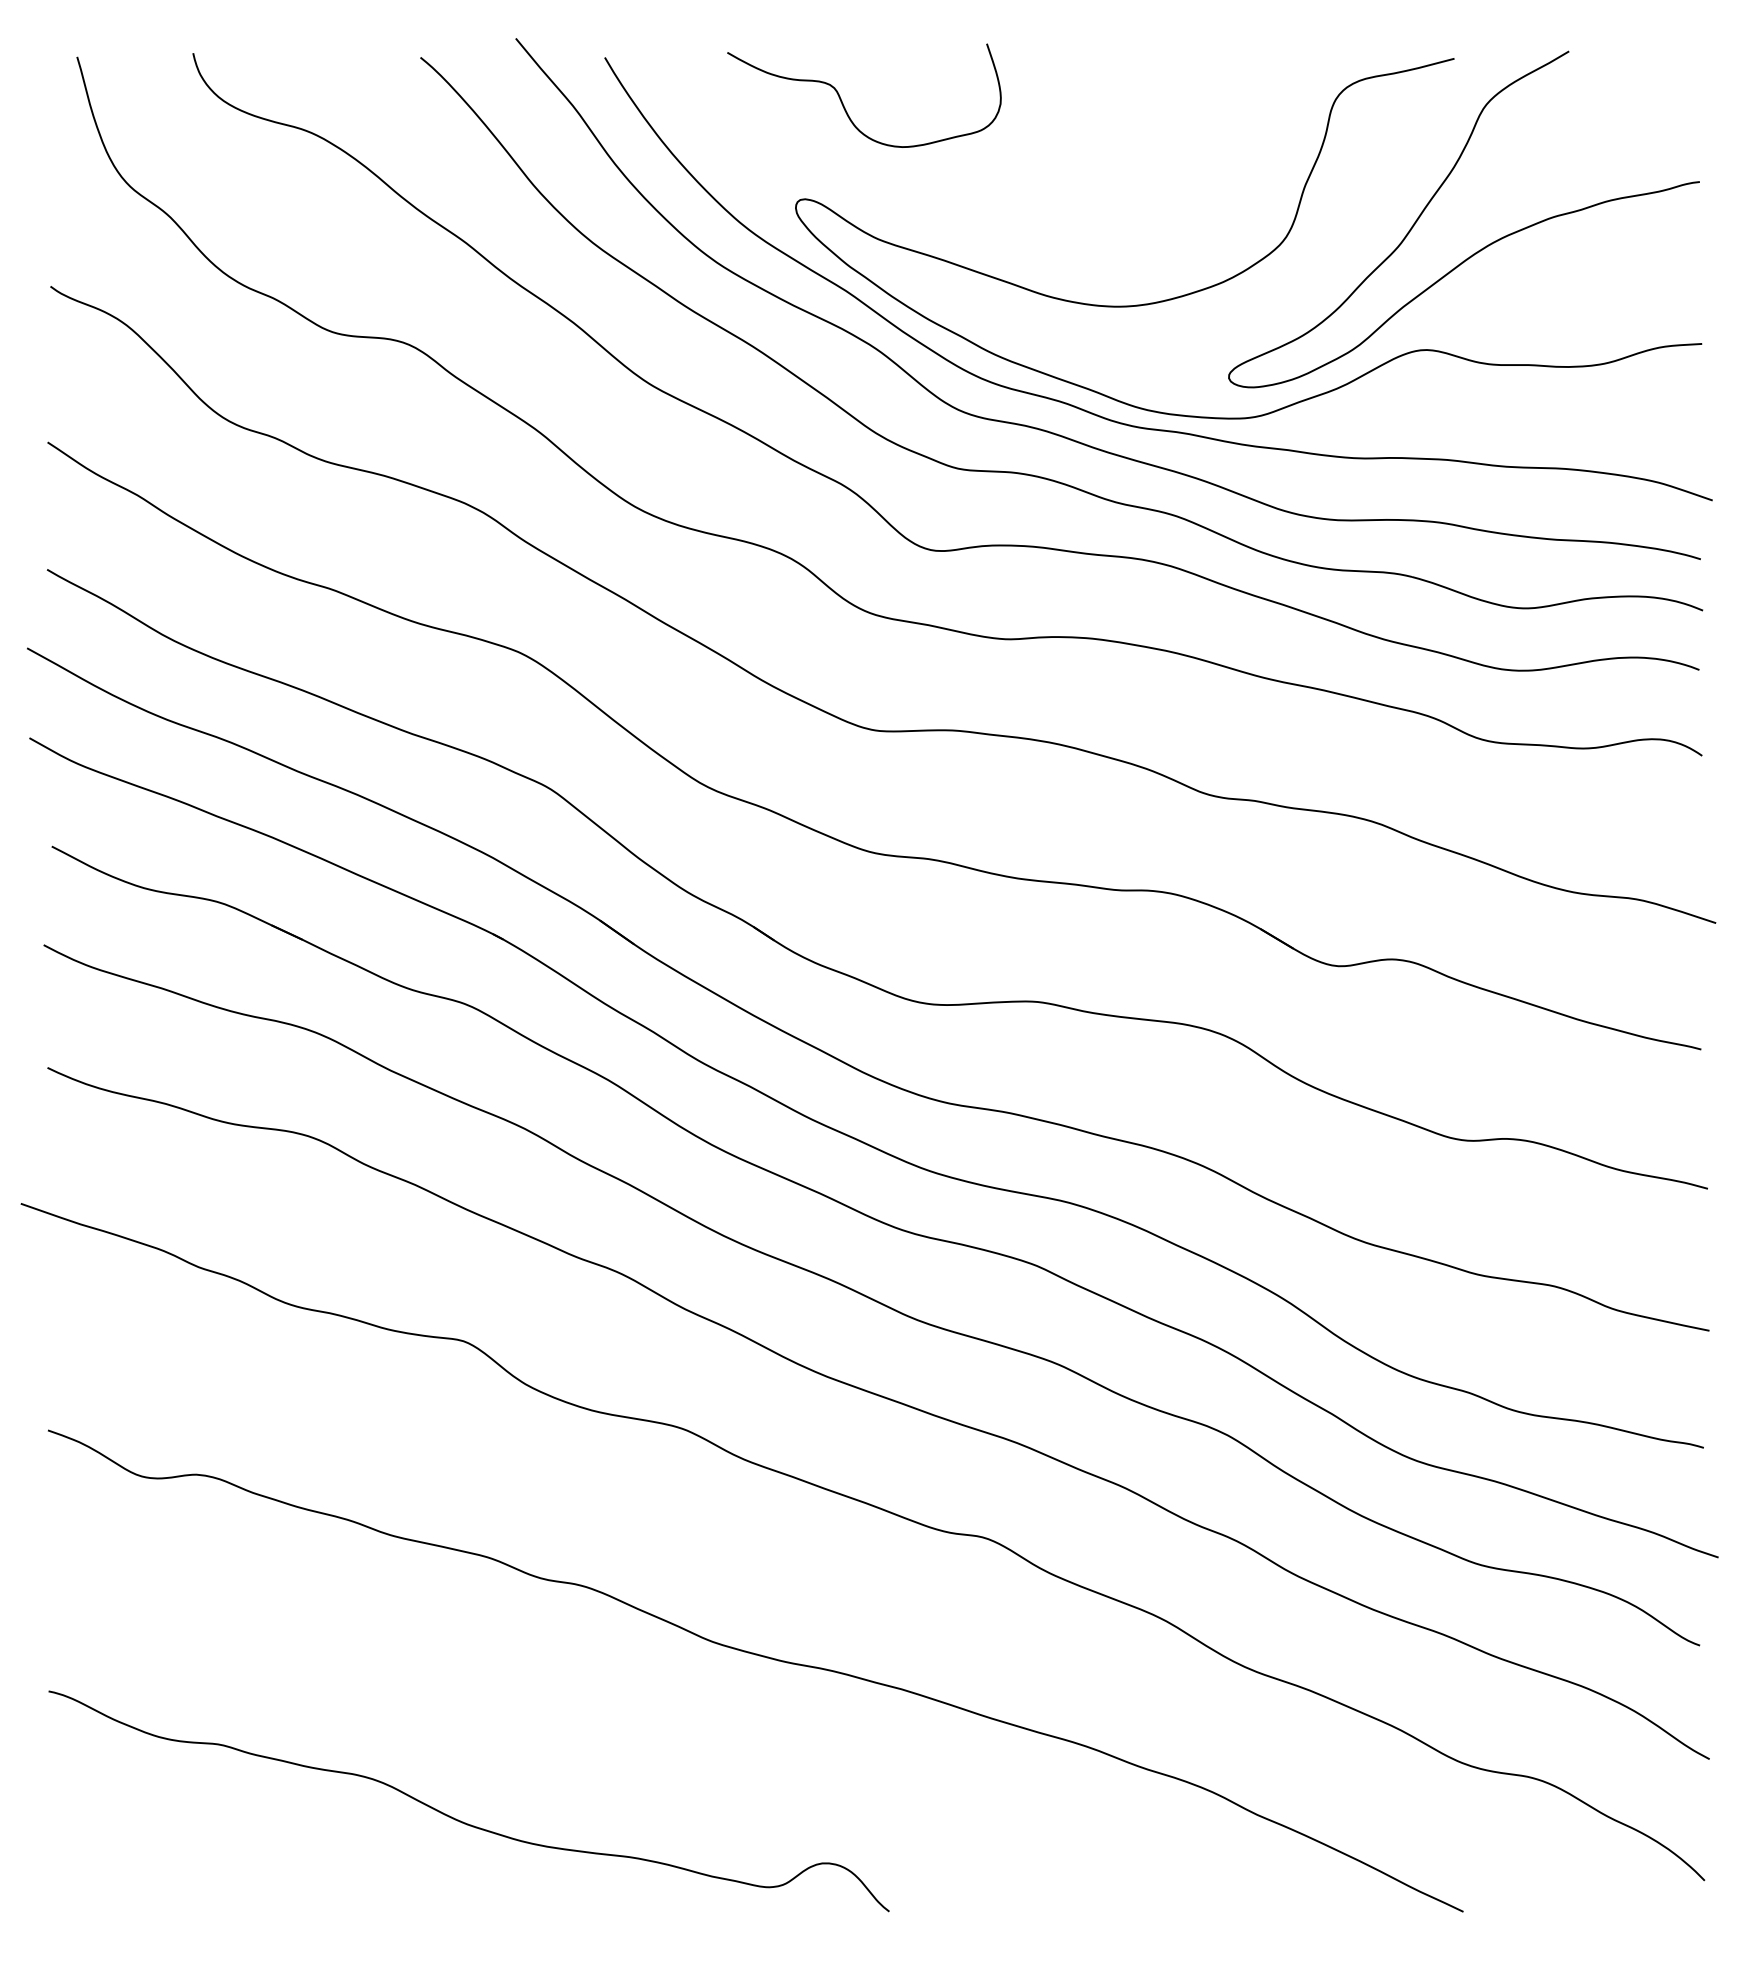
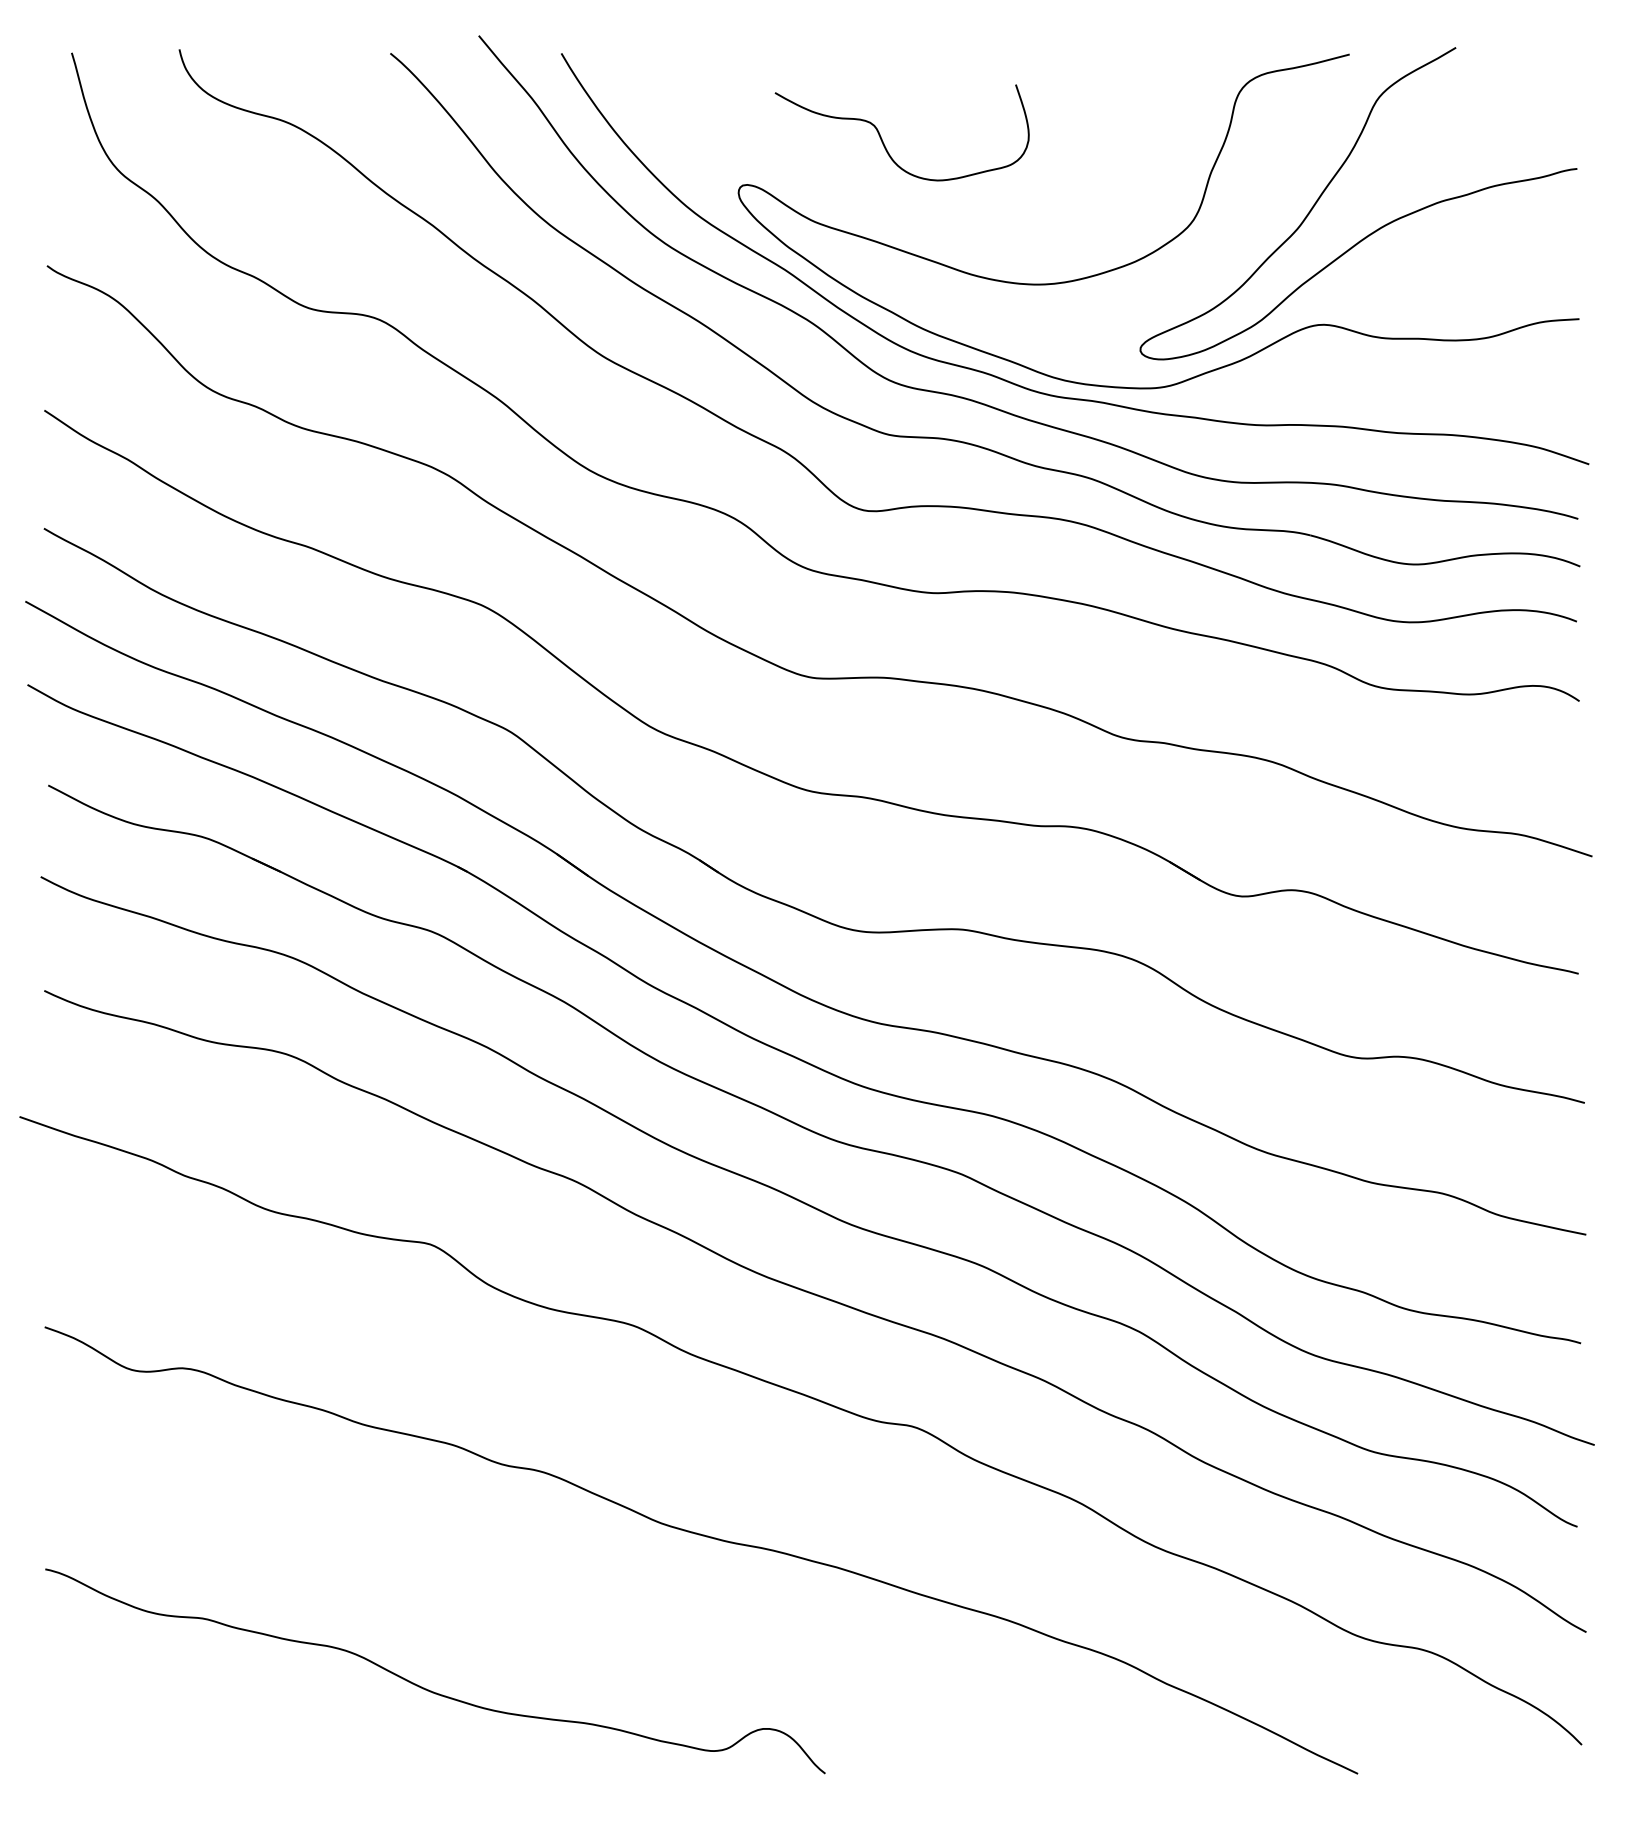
curve: (843, 101) -> (882, 138), moved

